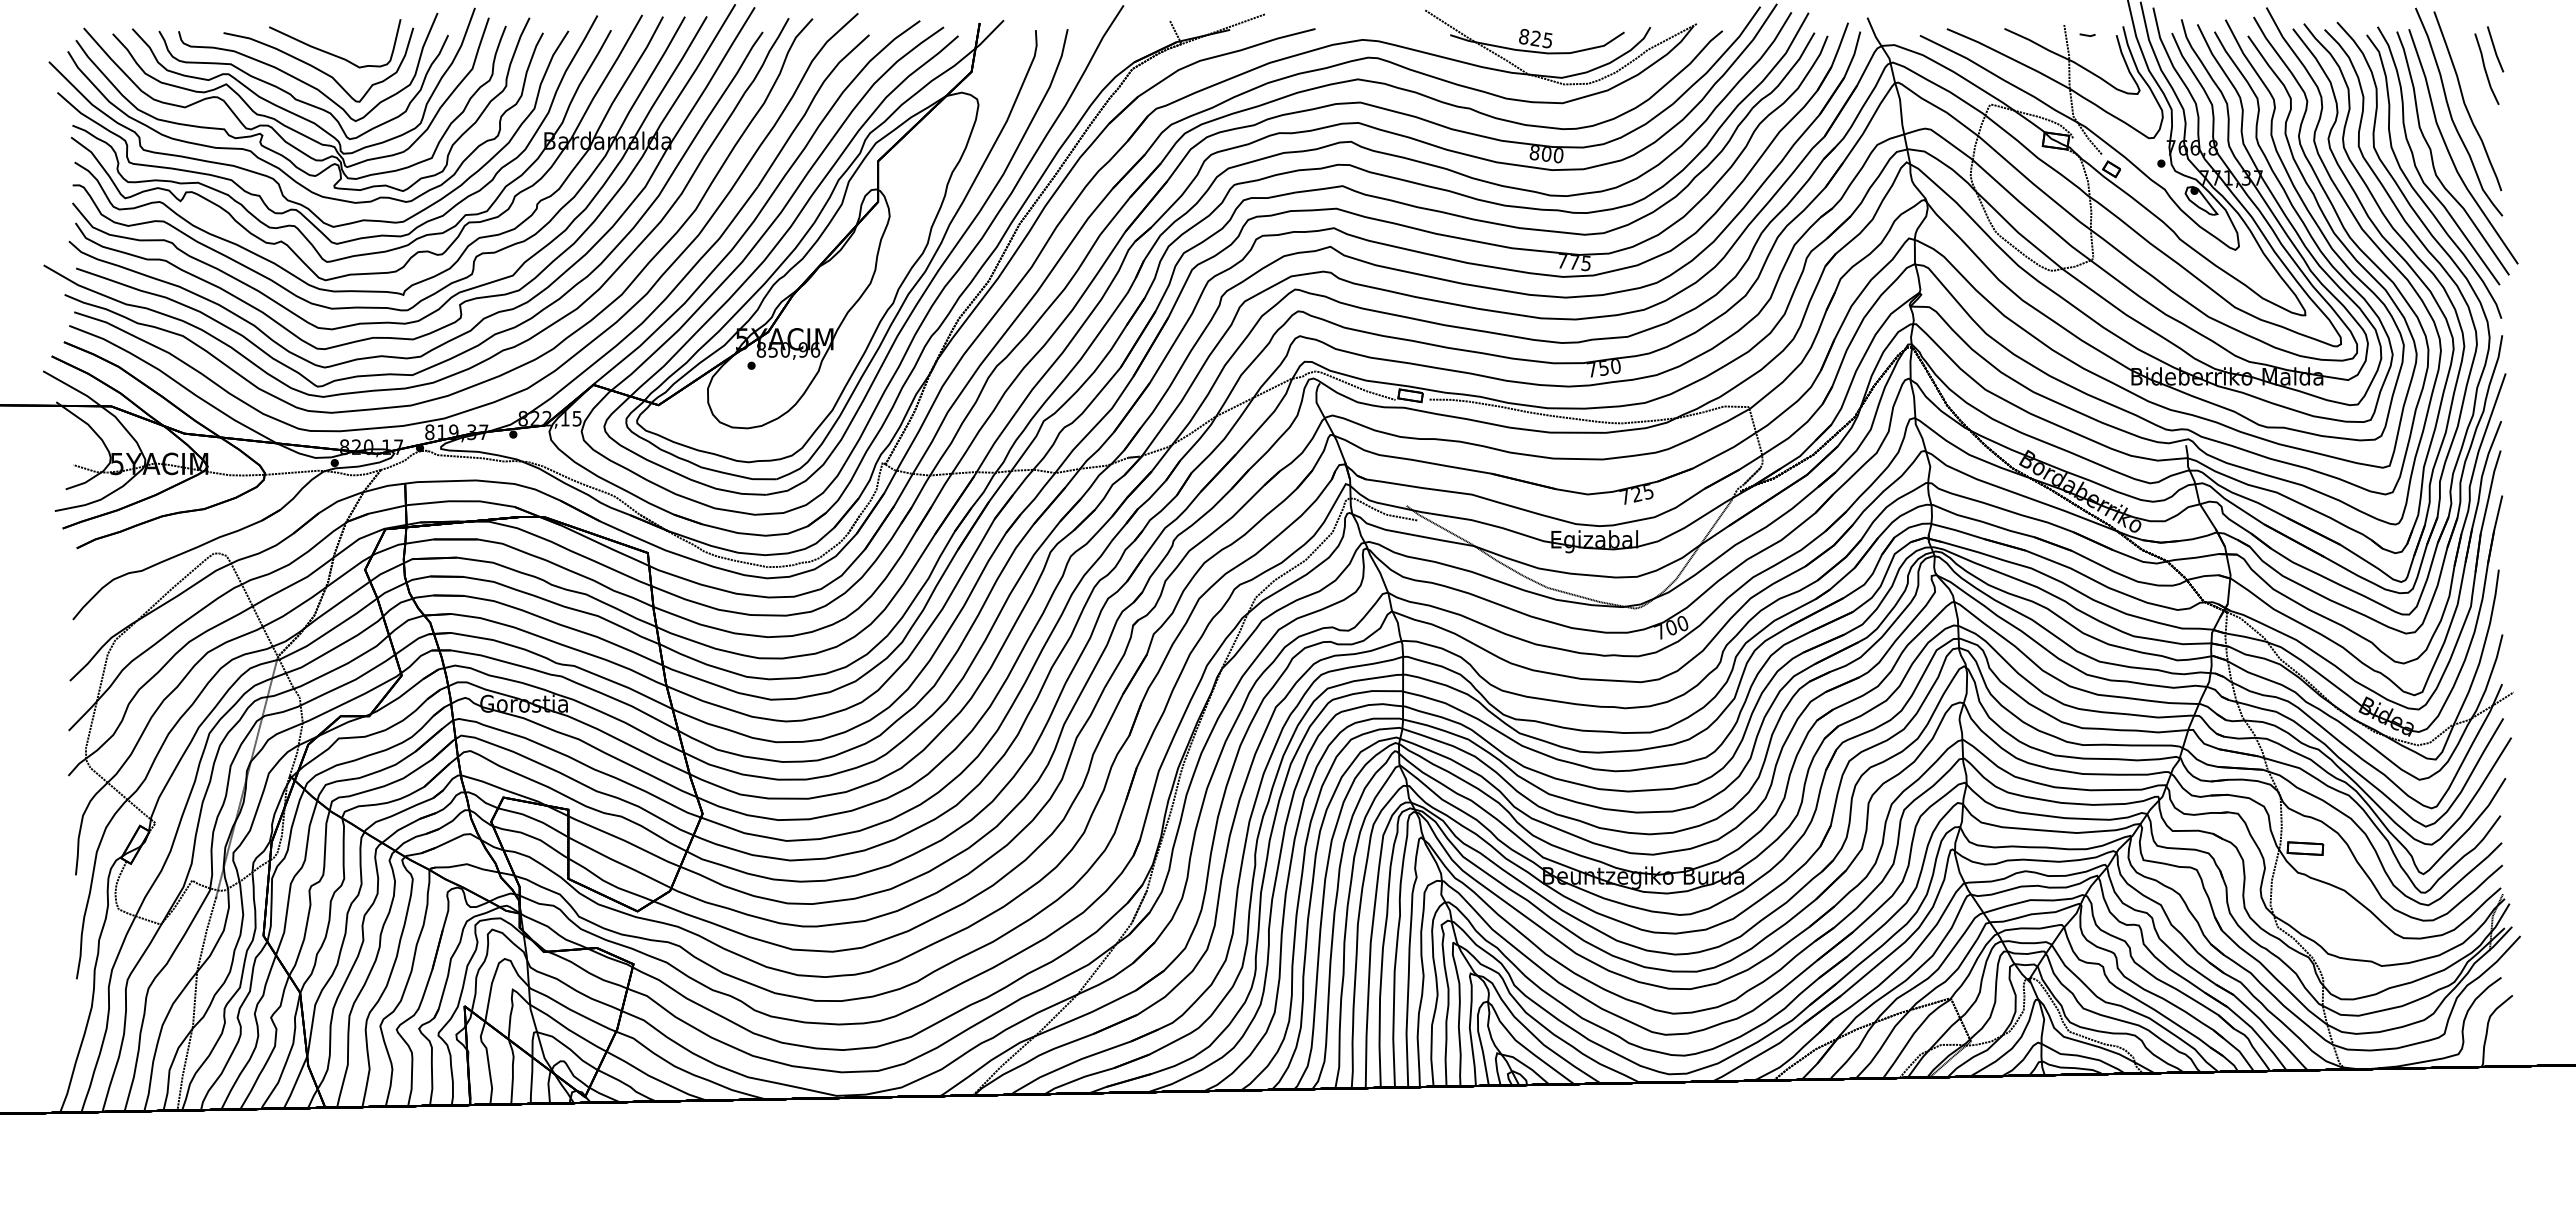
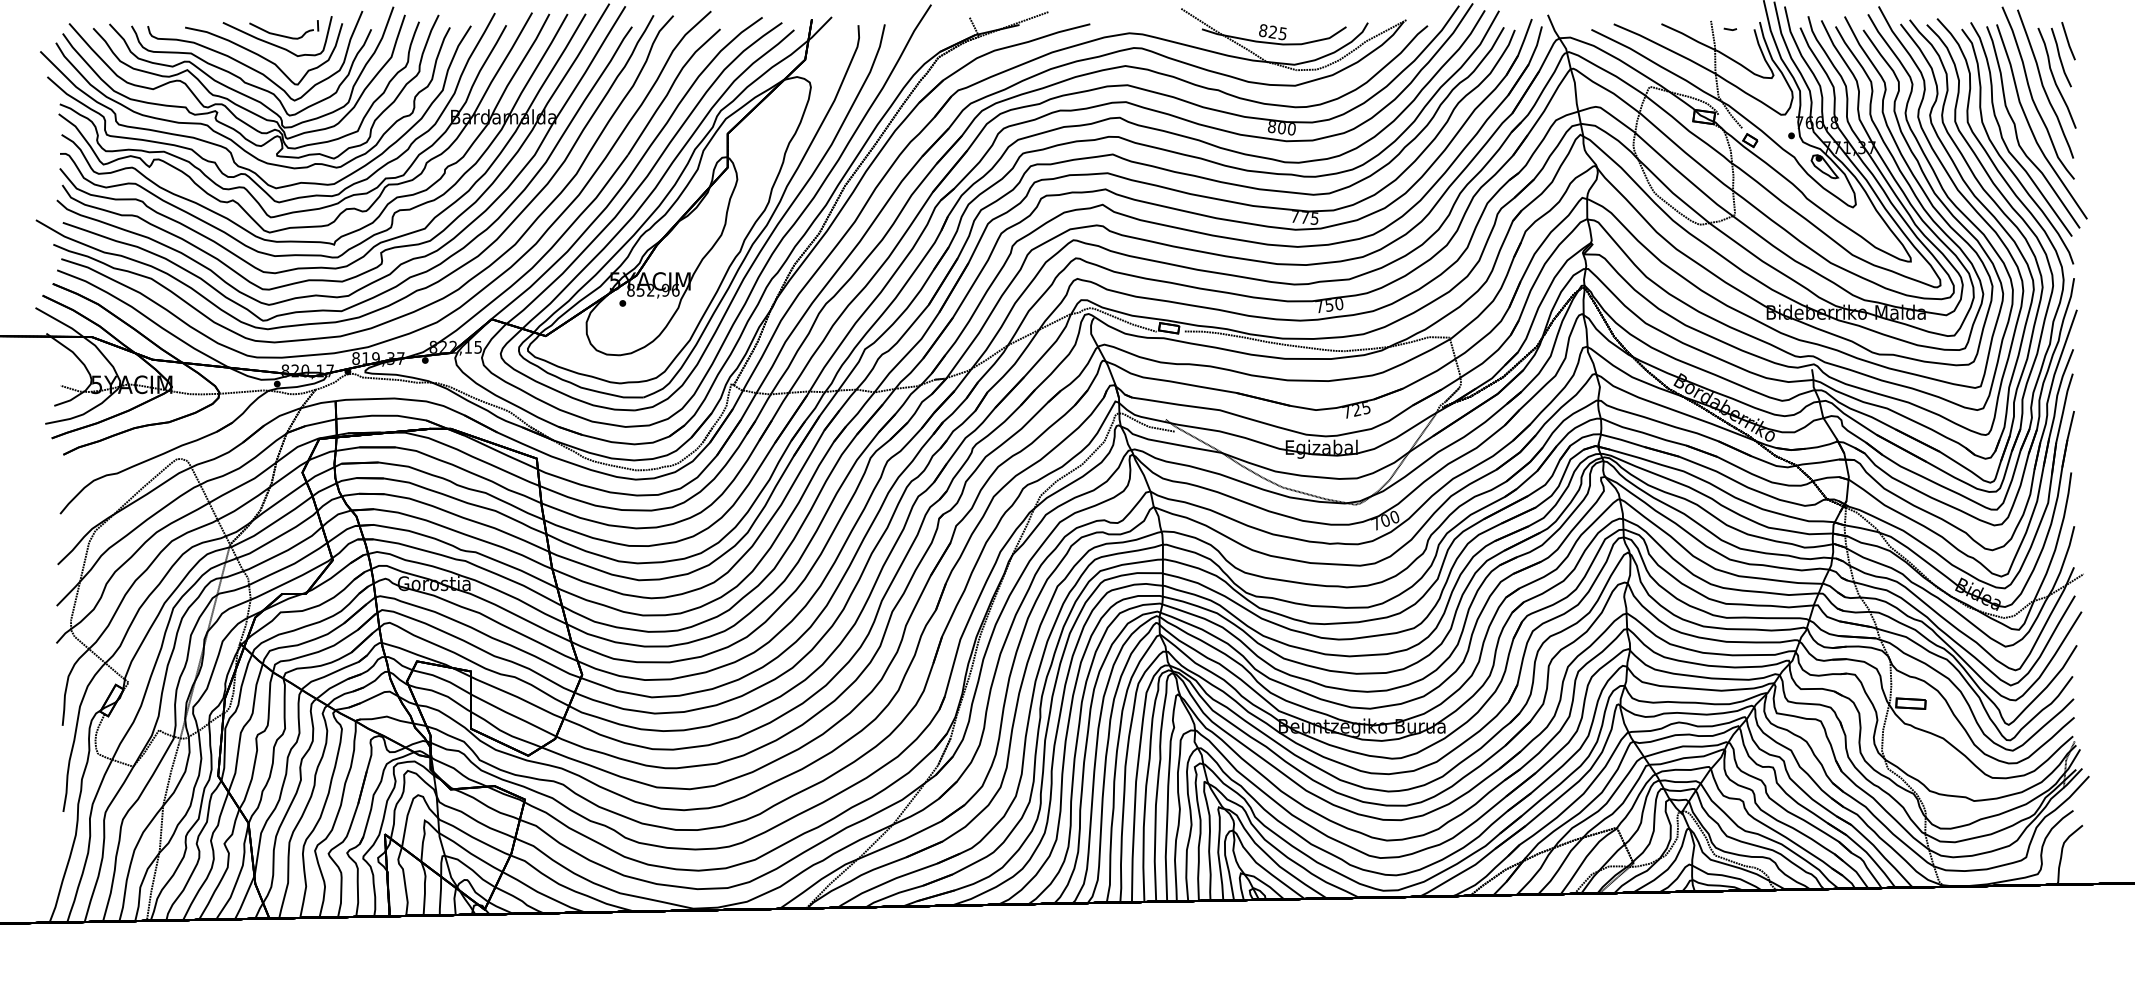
part: (343, 42) -> (284, 35), added
curve: (2479, 95) -> (2055, 79), added
text: (785, 349) -> (650, 289), 850,96 -> 852,96

